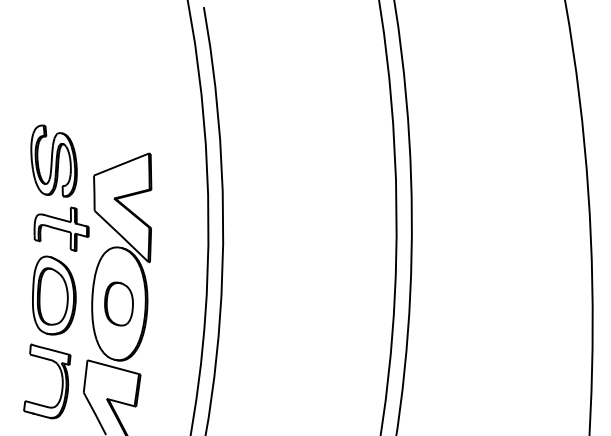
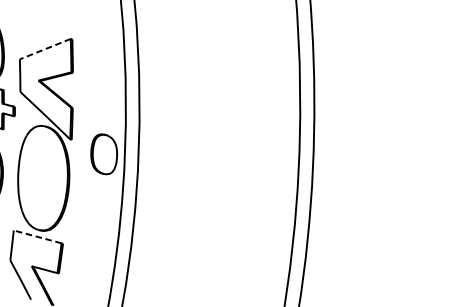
line: (121, 164) -> (45, 49), solid -> dashed
part: (118, 303) -> (103, 153), moved
line: (113, 367) -> (37, 237), solid -> dashed

